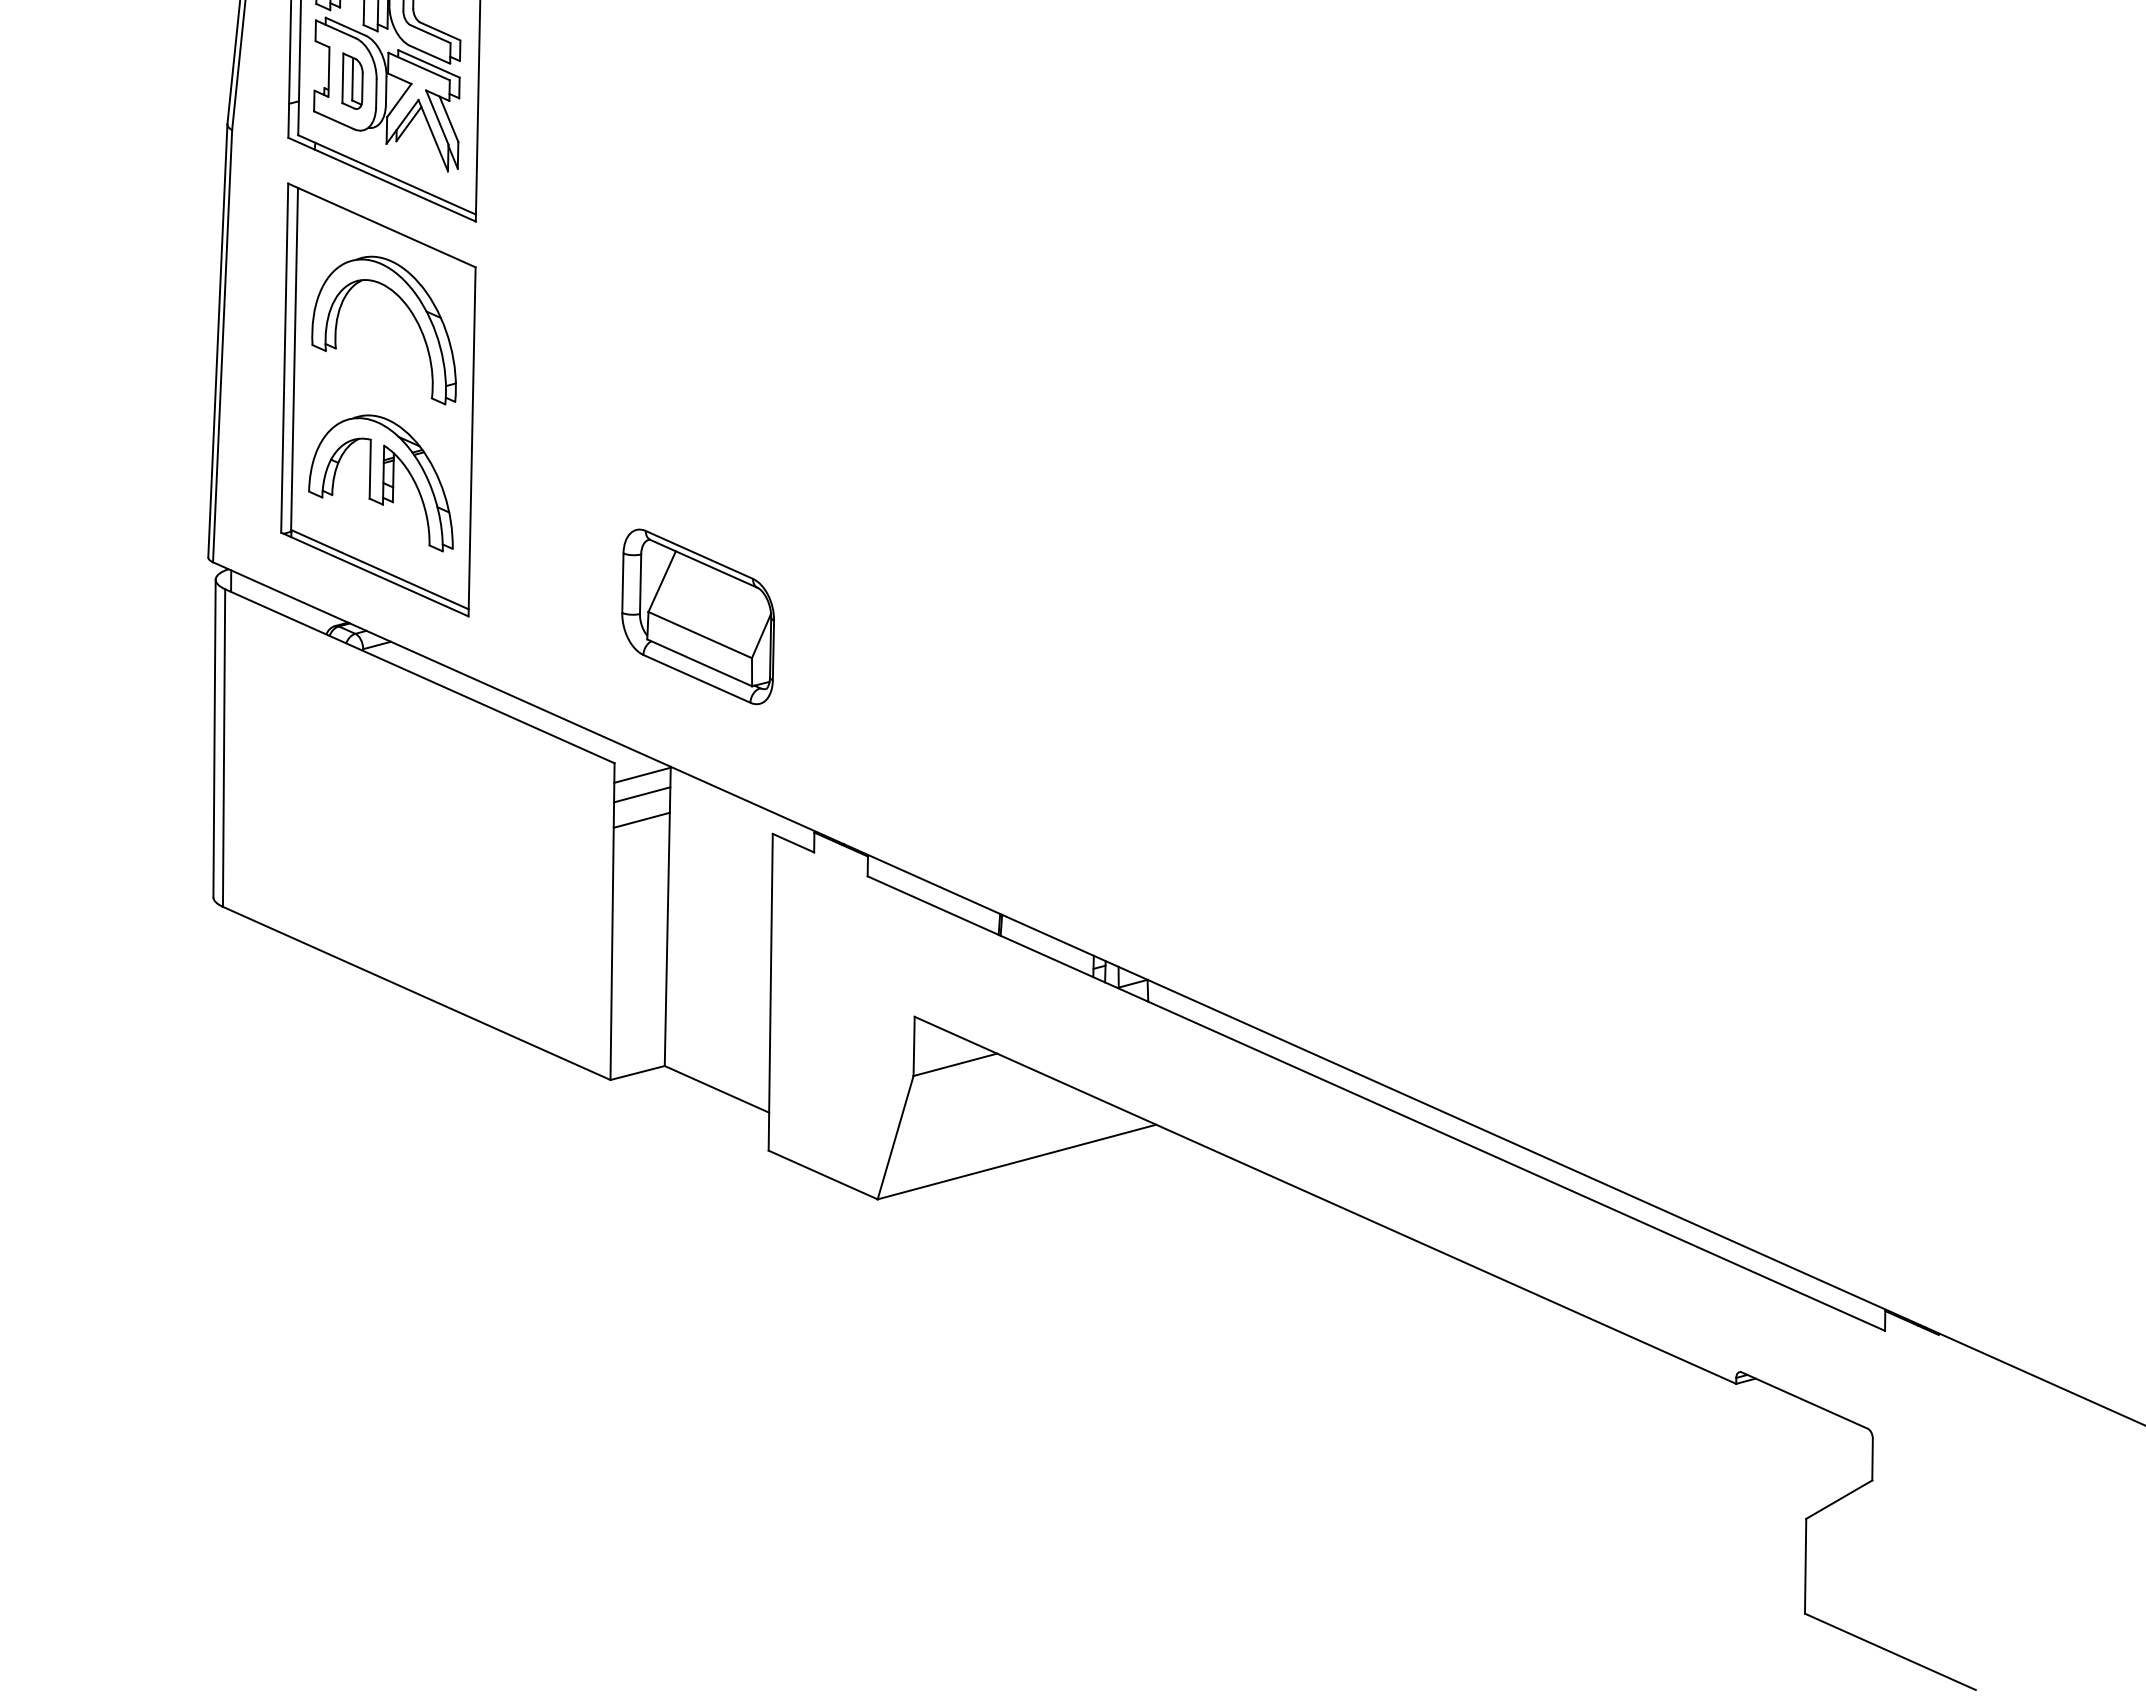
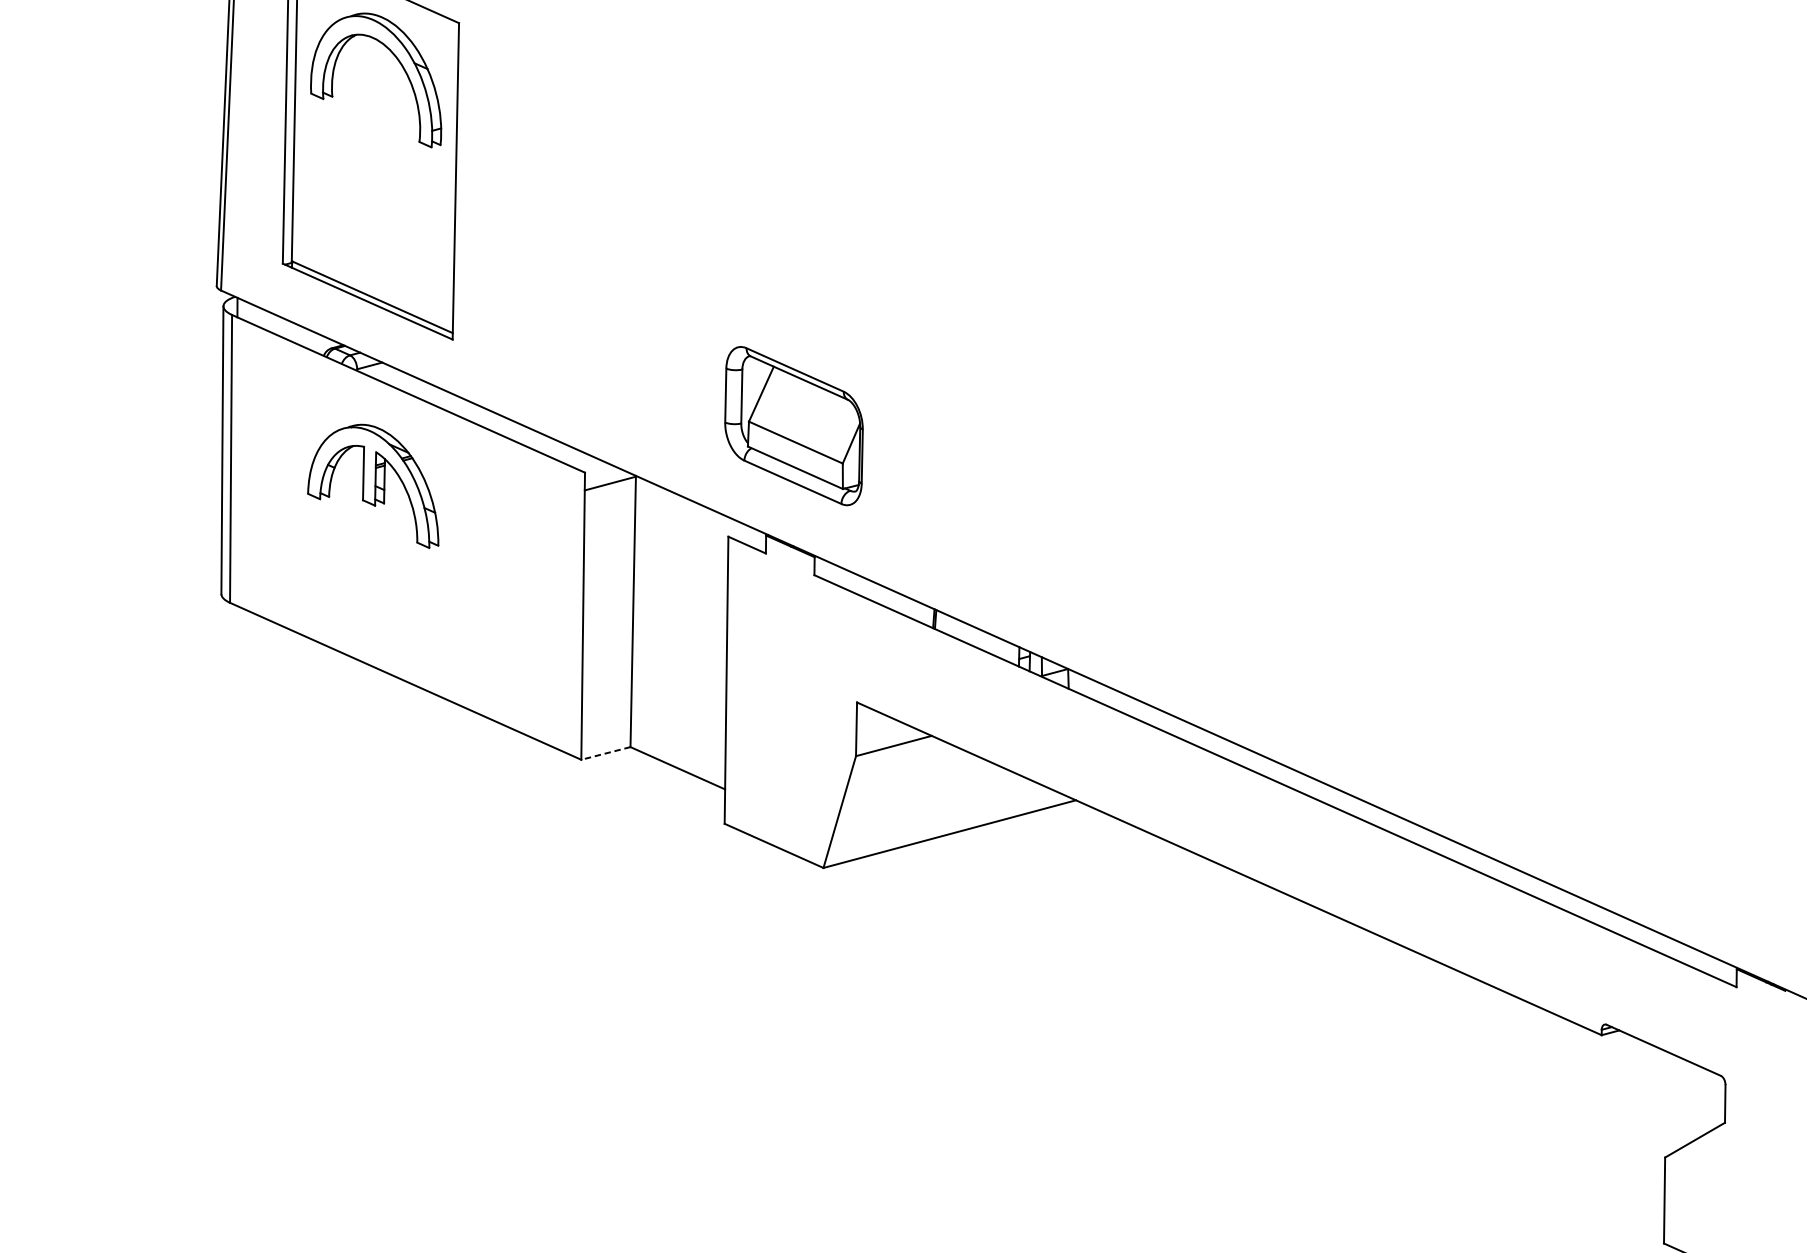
part: (380, 483) -> (372, 486), moved
part: (697, 616) -> (793, 425), moved
line: (642, 794) -> (610, 500), removed
line: (641, 819) -> (609, 523), removed
line: (637, 1073) -> (605, 753), solid -> dashed

